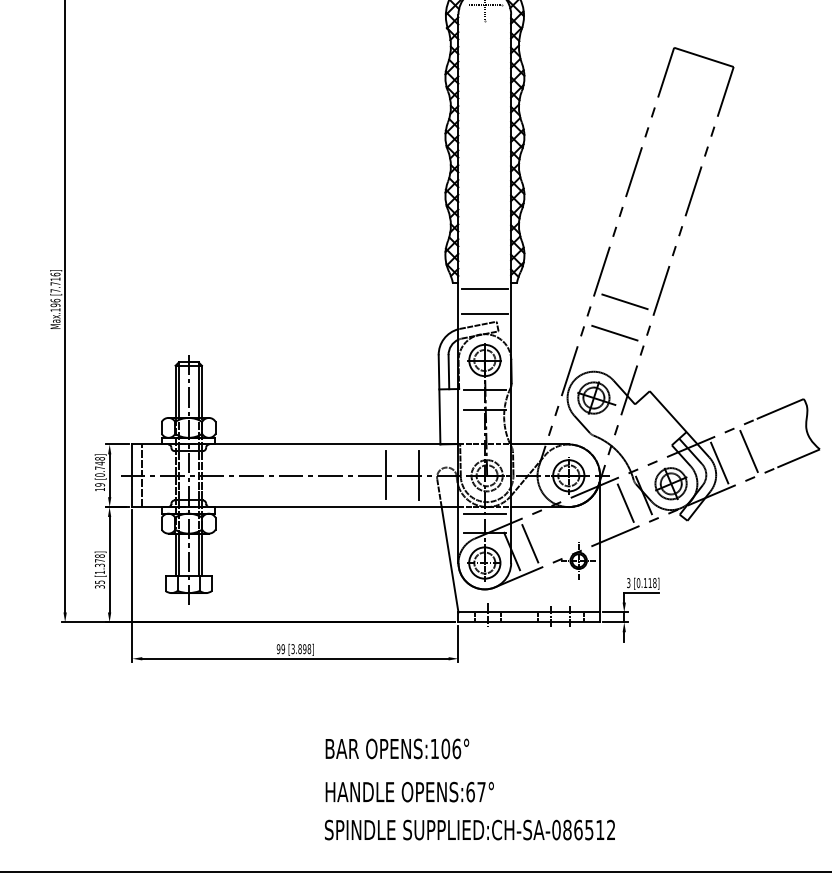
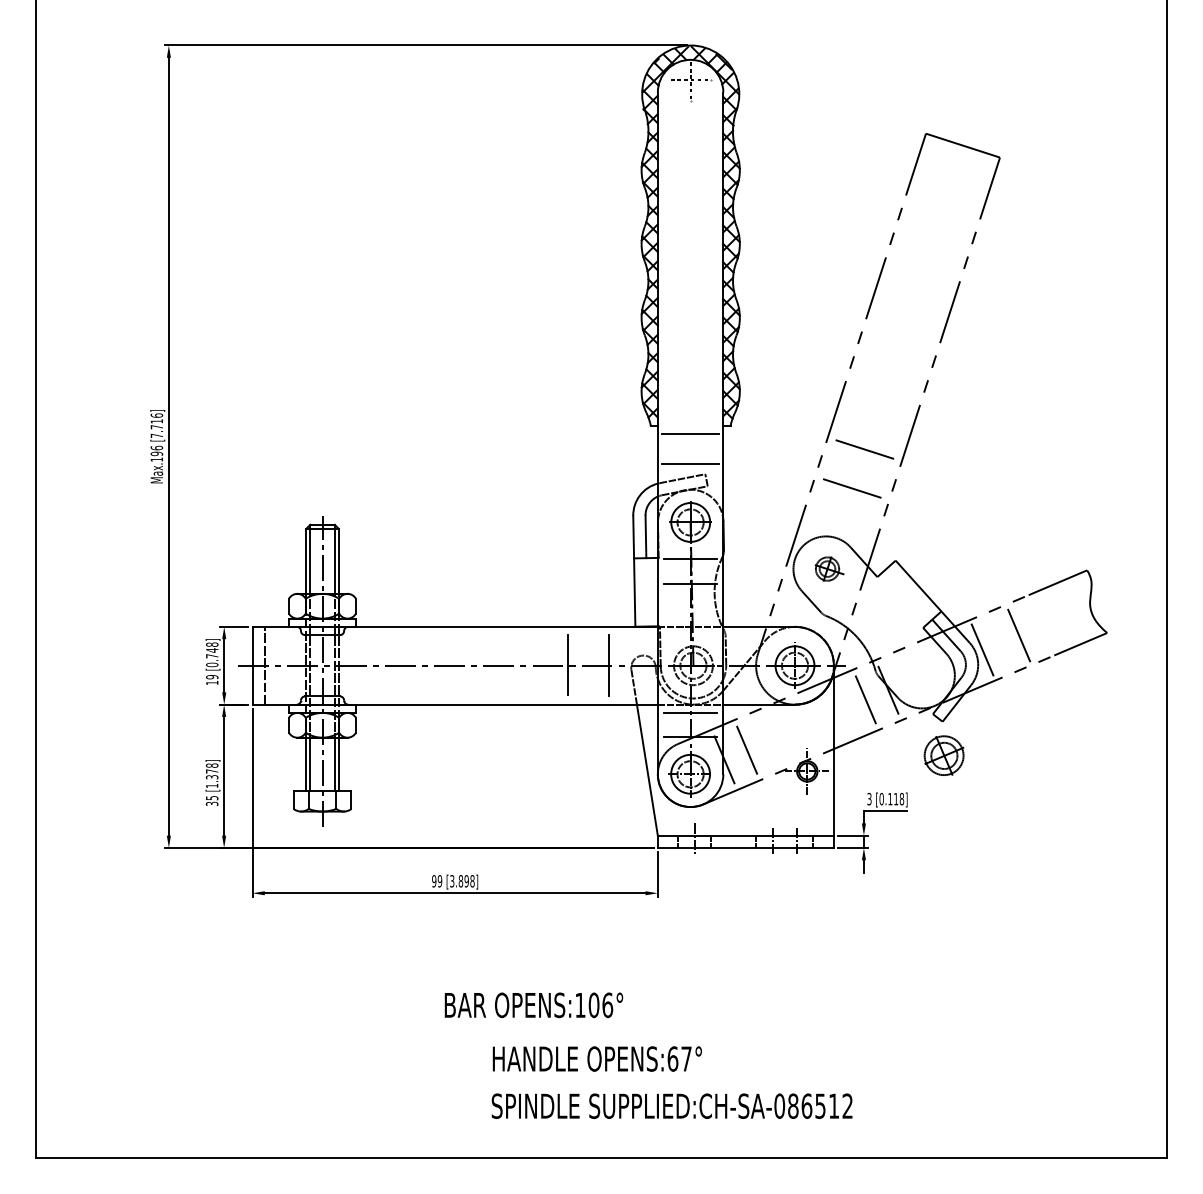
part: (596, 397) -> (829, 568), size x0.6
part: (670, 483) -> (943, 755), moved
text: (397, 749) -> (533, 1005), moved

